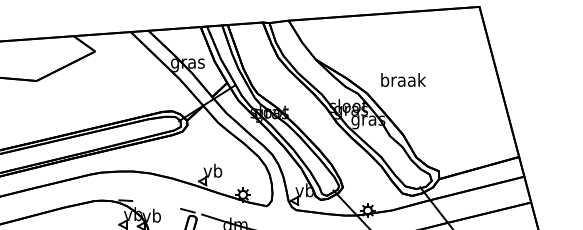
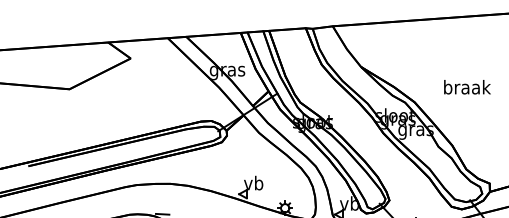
text: (403, 79) -> (467, 86), moved

